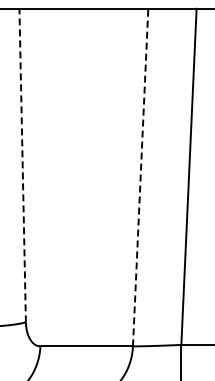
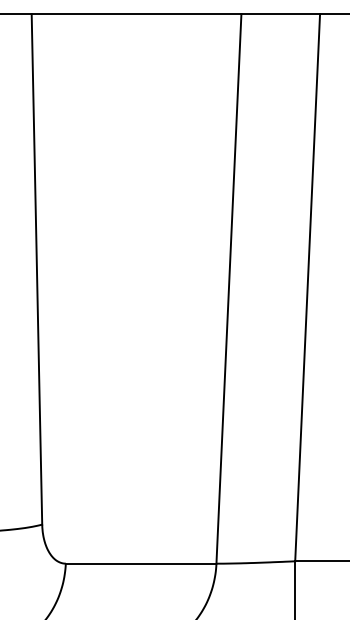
line: (22, 165) -> (36, 269), dashed -> solid
line: (140, 177) -> (228, 288), dashed -> solid

